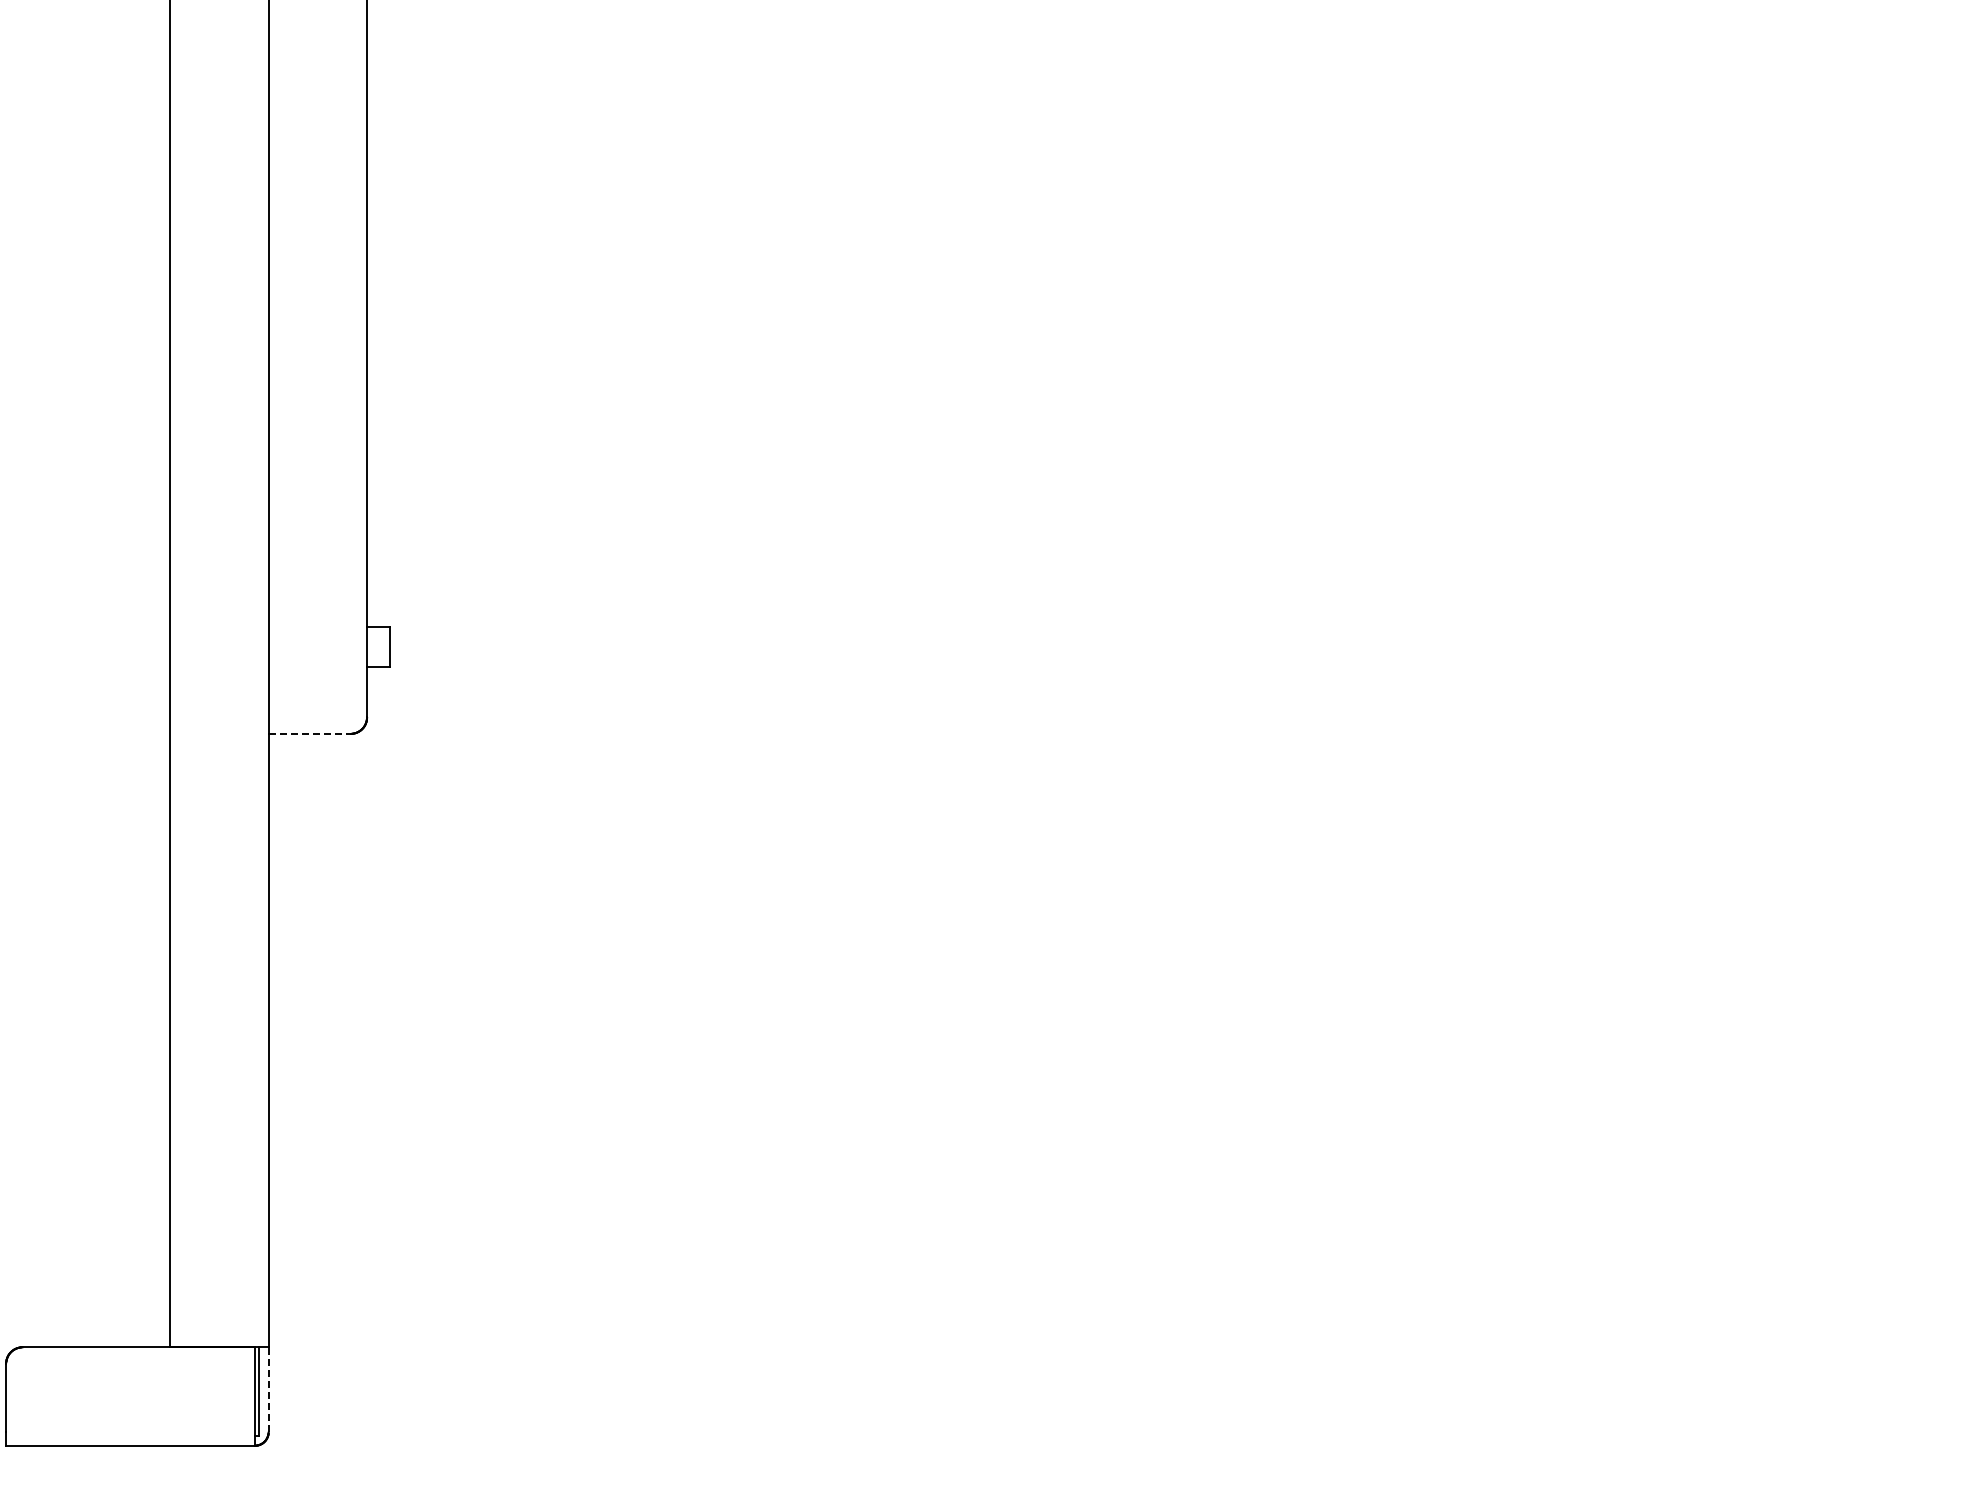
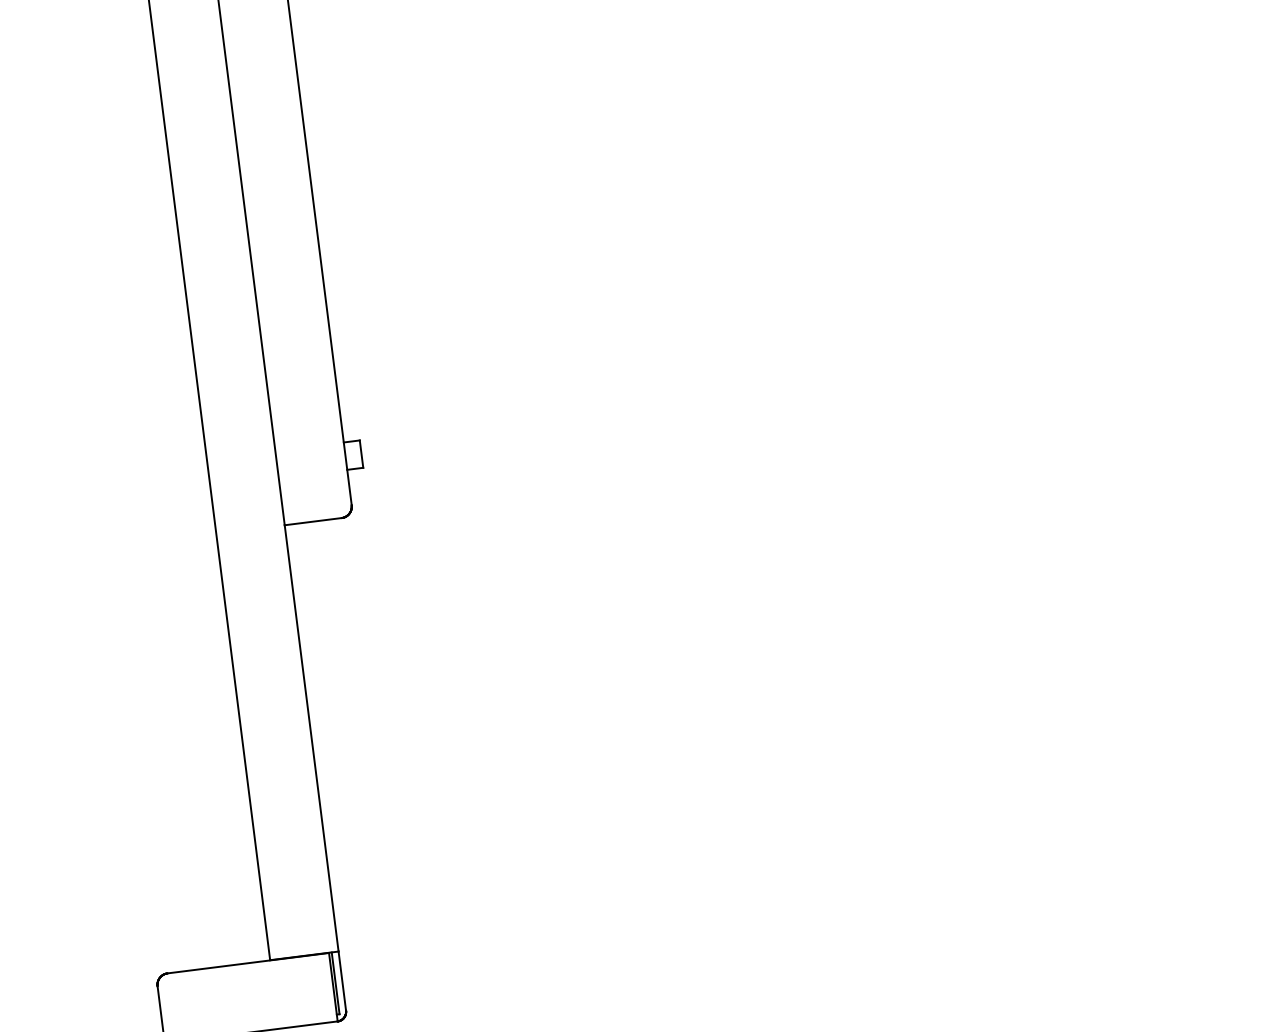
line: (310, 733) -> (313, 521), dashed -> solid
line: (268, 1388) -> (342, 980), dashed -> solid

